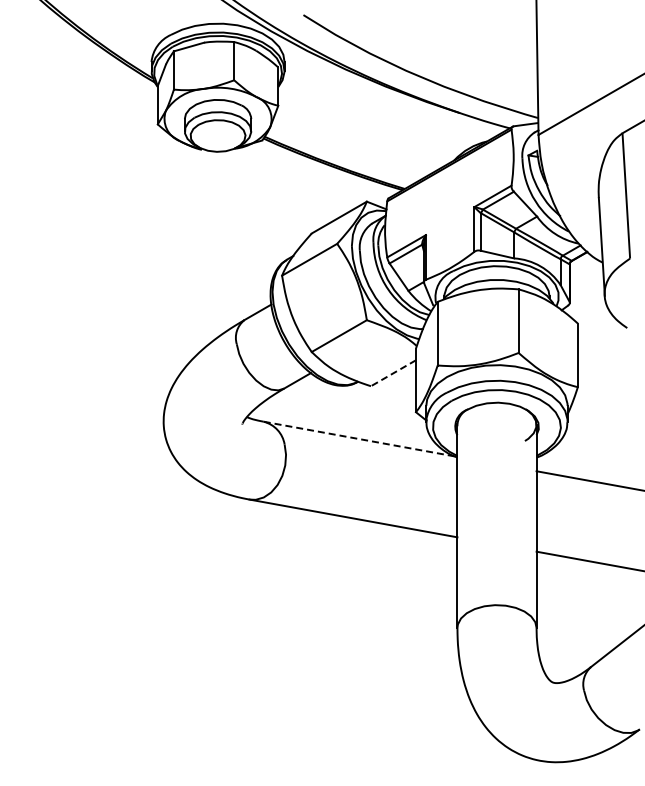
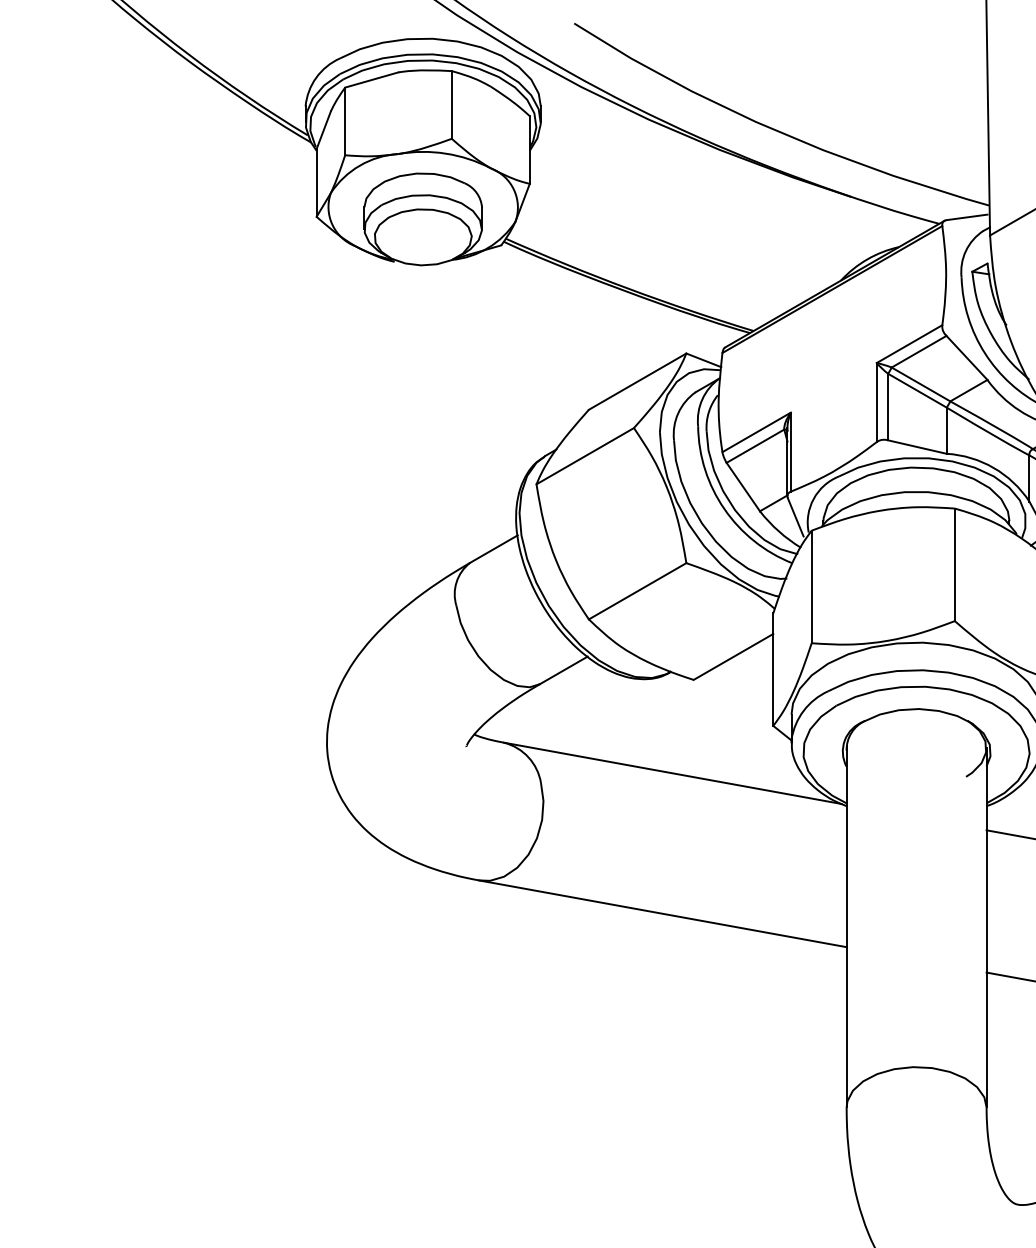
line: (393, 373) -> (733, 657), dashed -> solid
line: (358, 438) -> (671, 772), dashed -> solid

